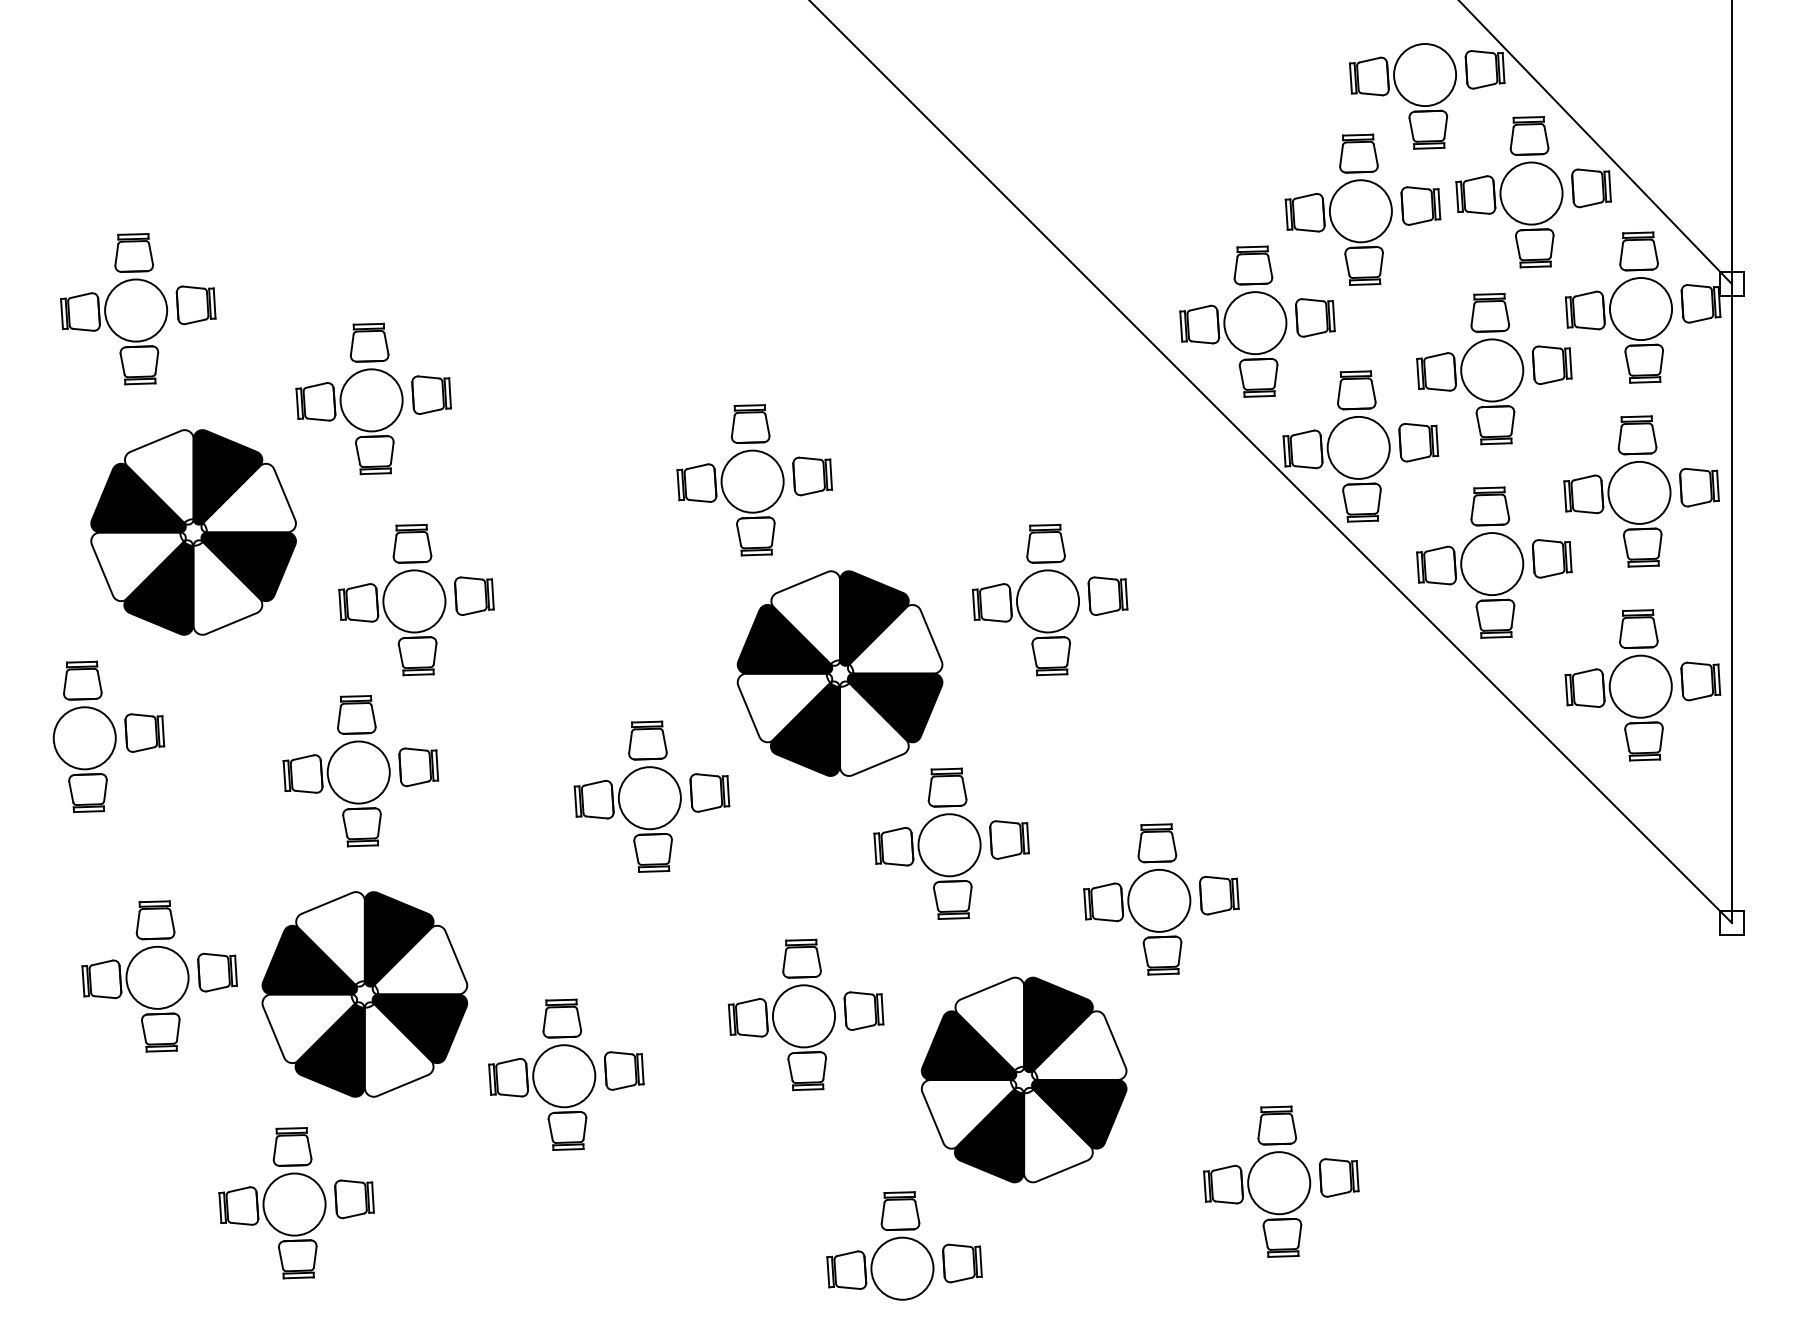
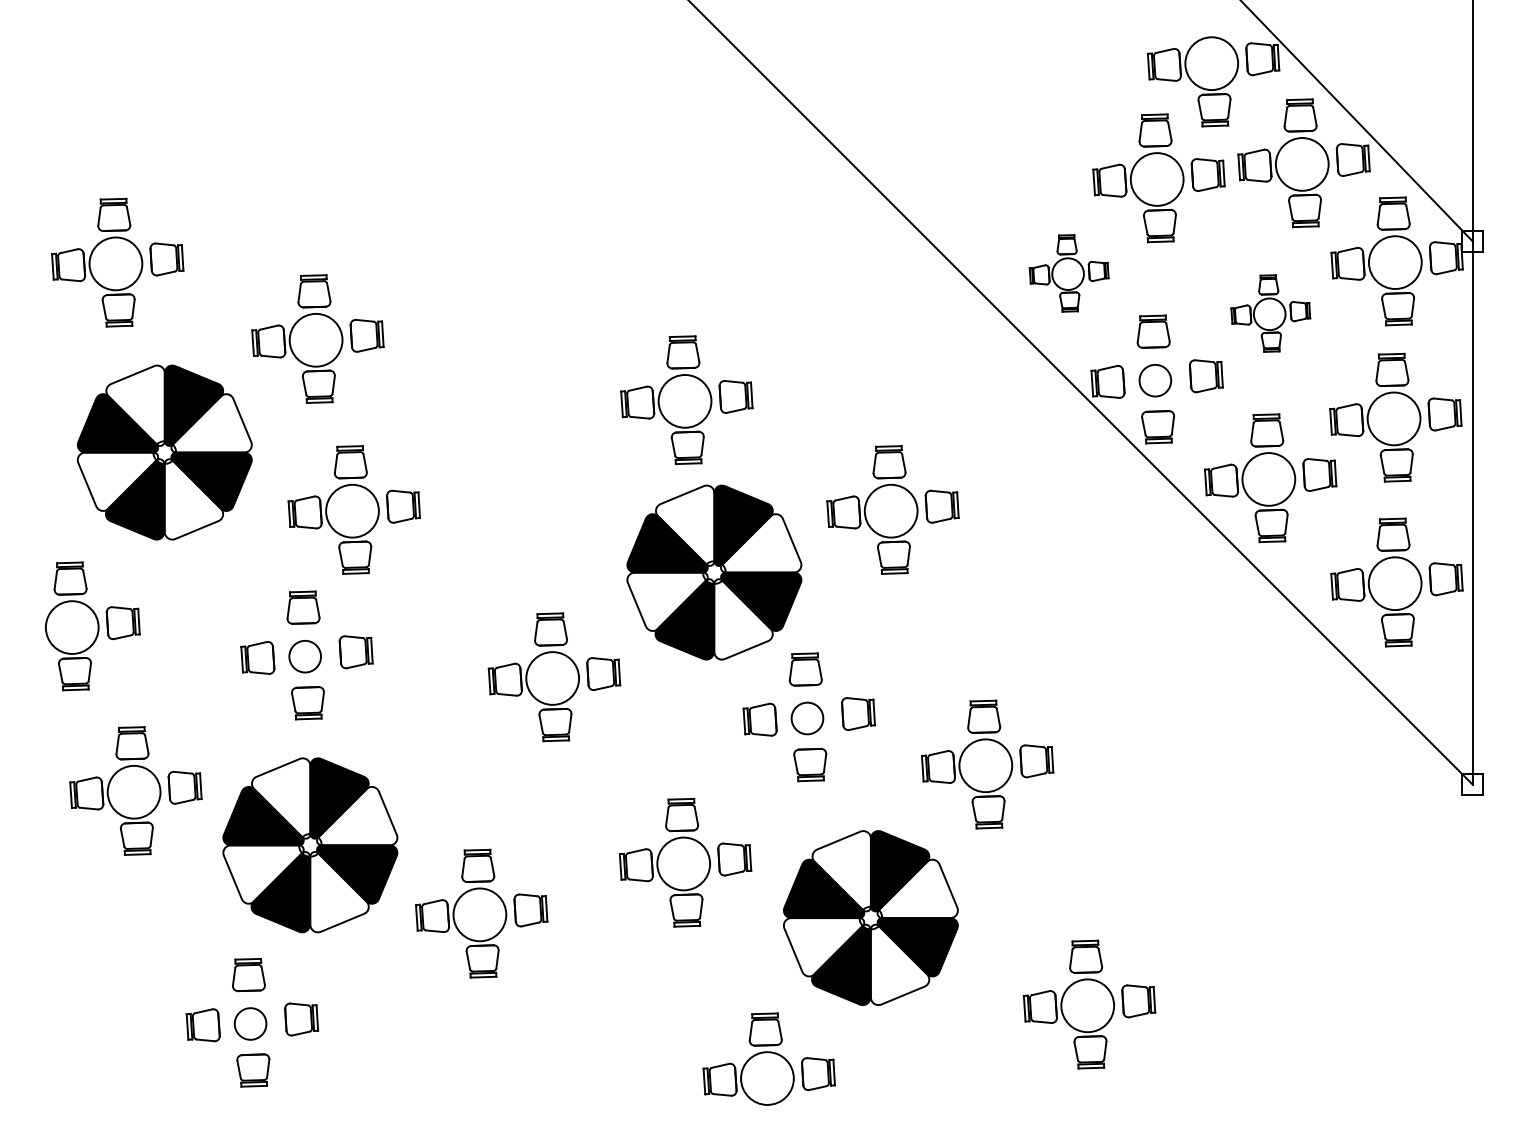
part: (1256, 321) -> (1068, 273), size x0.6
part: (1494, 368) -> (1270, 313), size x0.6
circle: (1357, 447) -> (1154, 380), size x0.6
part: (754, 480) -> (686, 400), moved
circle: (357, 772) -> (304, 656), size x0.6
circle: (949, 845) -> (807, 718), size x0.6
part: (159, 975) -> (135, 790), moved
circle: (294, 1203) -> (250, 1023), size x0.6

